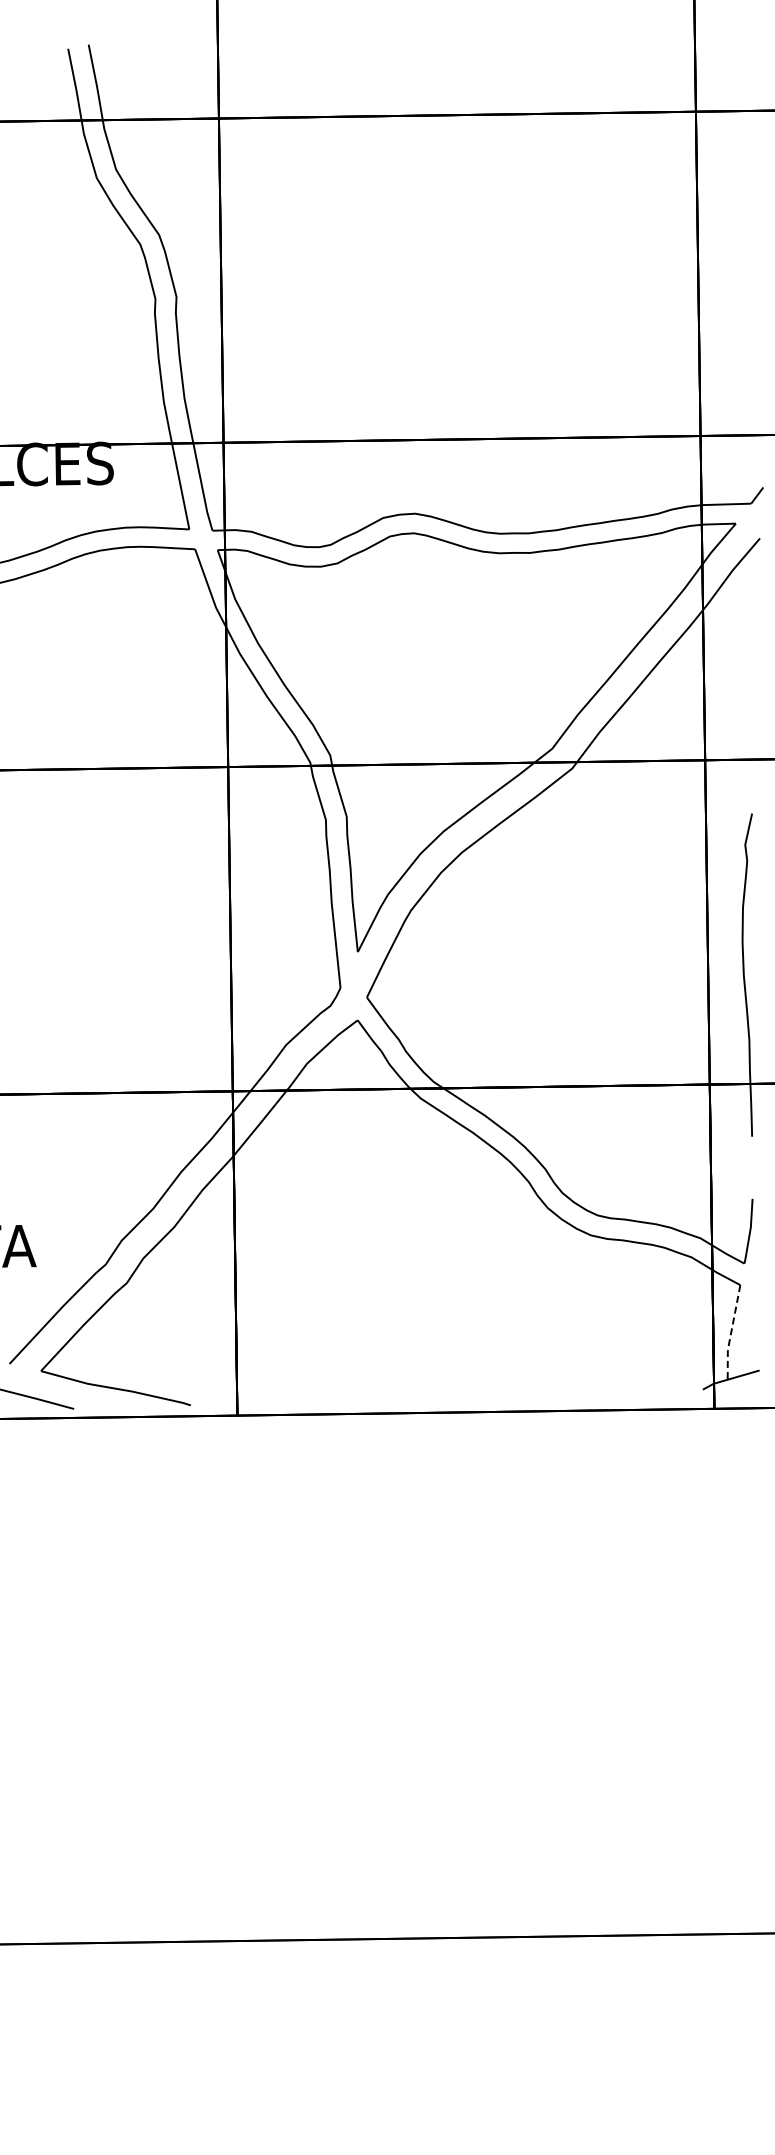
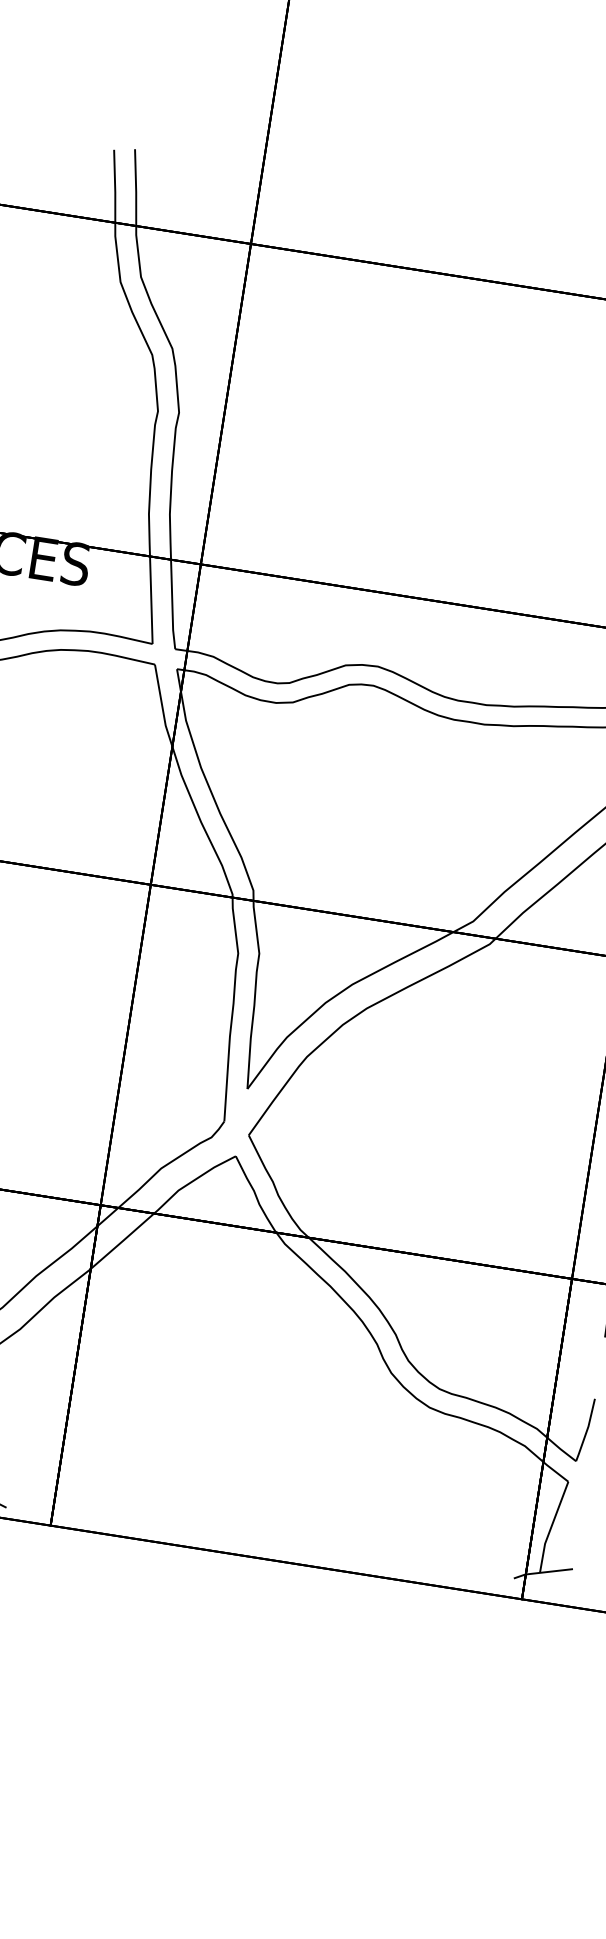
line: (731, 1332) -> (551, 1526), dashed -> solid

